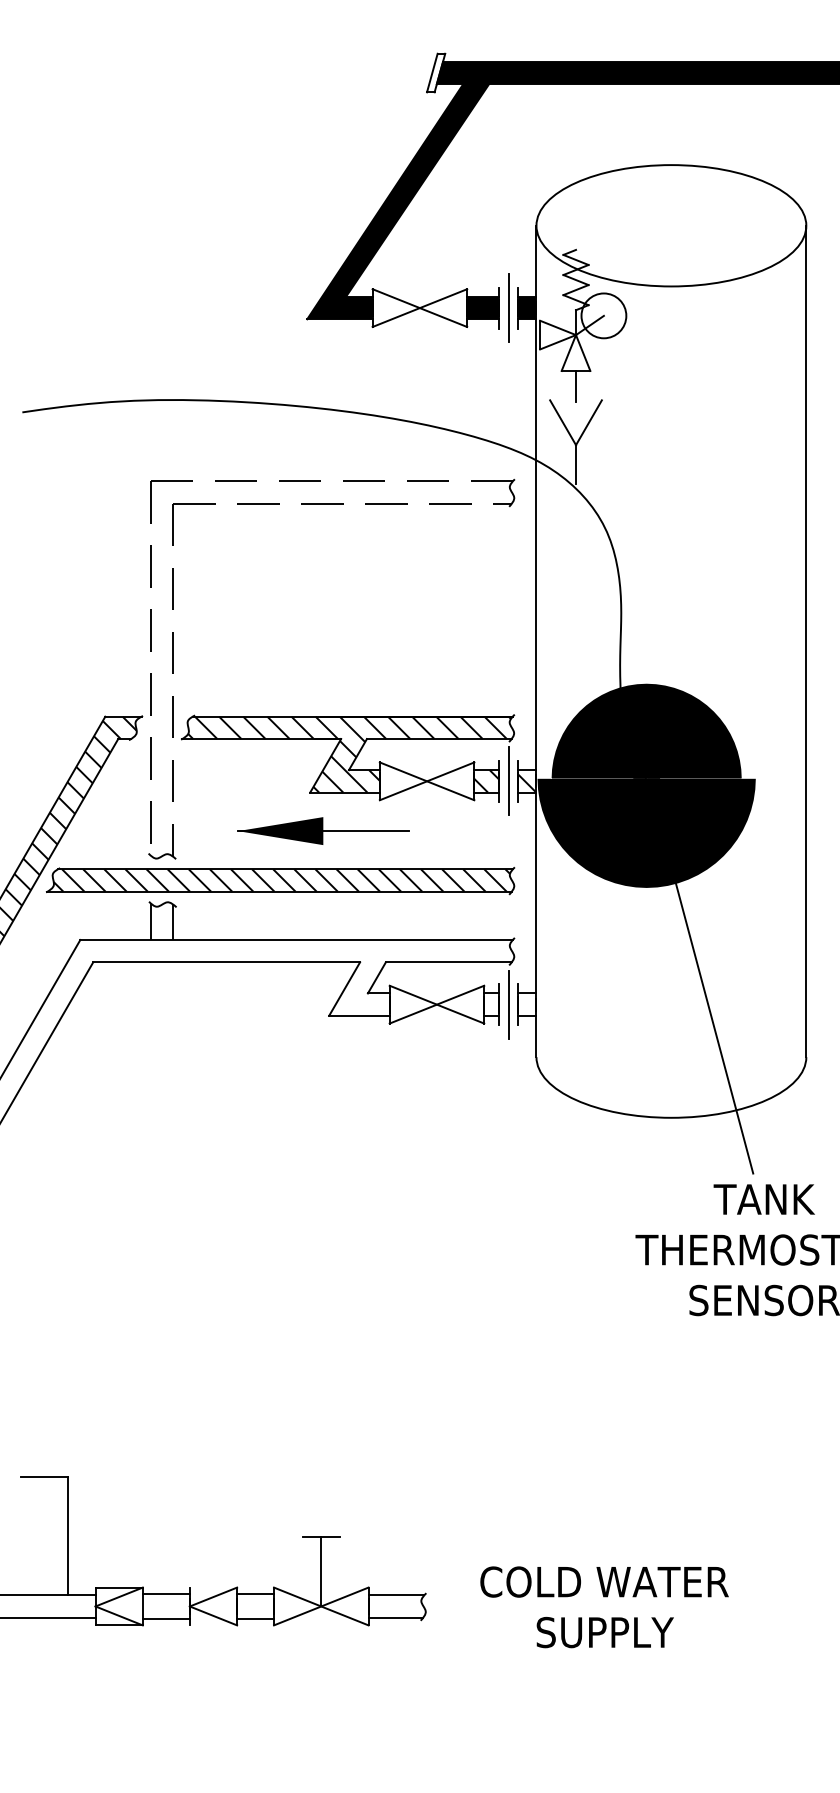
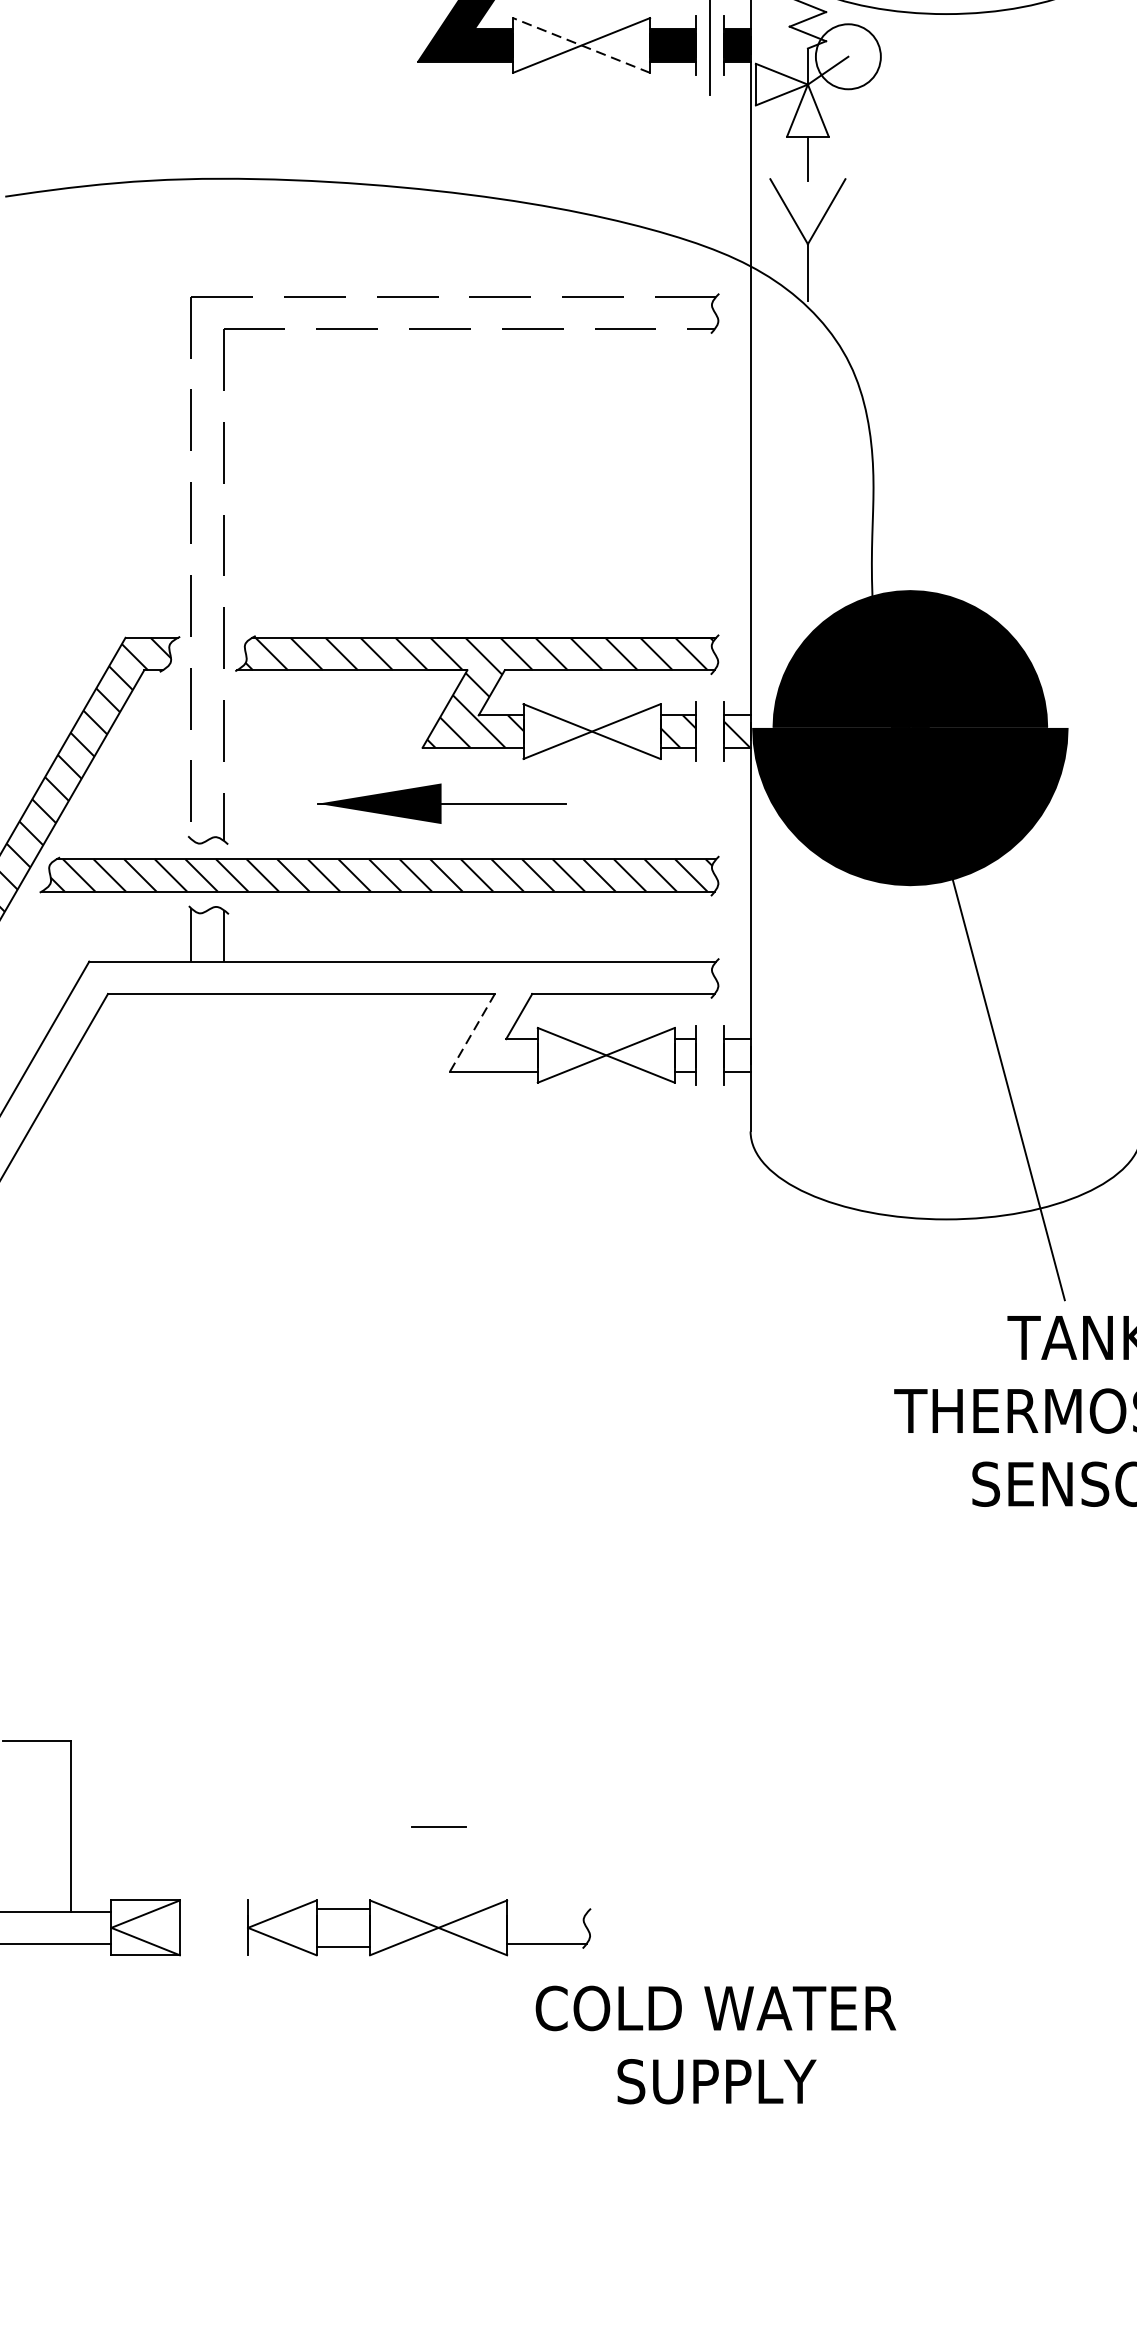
line: (419, 308) -> (580, 46), solid -> dashed
line: (508, 781) -> (710, 731), removed
line: (344, 989) -> (472, 1033), solid -> dashed
line: (508, 1004) -> (710, 1055), removed
line: (321, 1571) -> (438, 1877), removed
line: (165, 1593) -> (212, 1909), removed
line: (396, 1595) -> (547, 1911), removed
text: (604, 1607) -> (715, 2045), moved
line: (165, 1619) -> (212, 1946), removed

